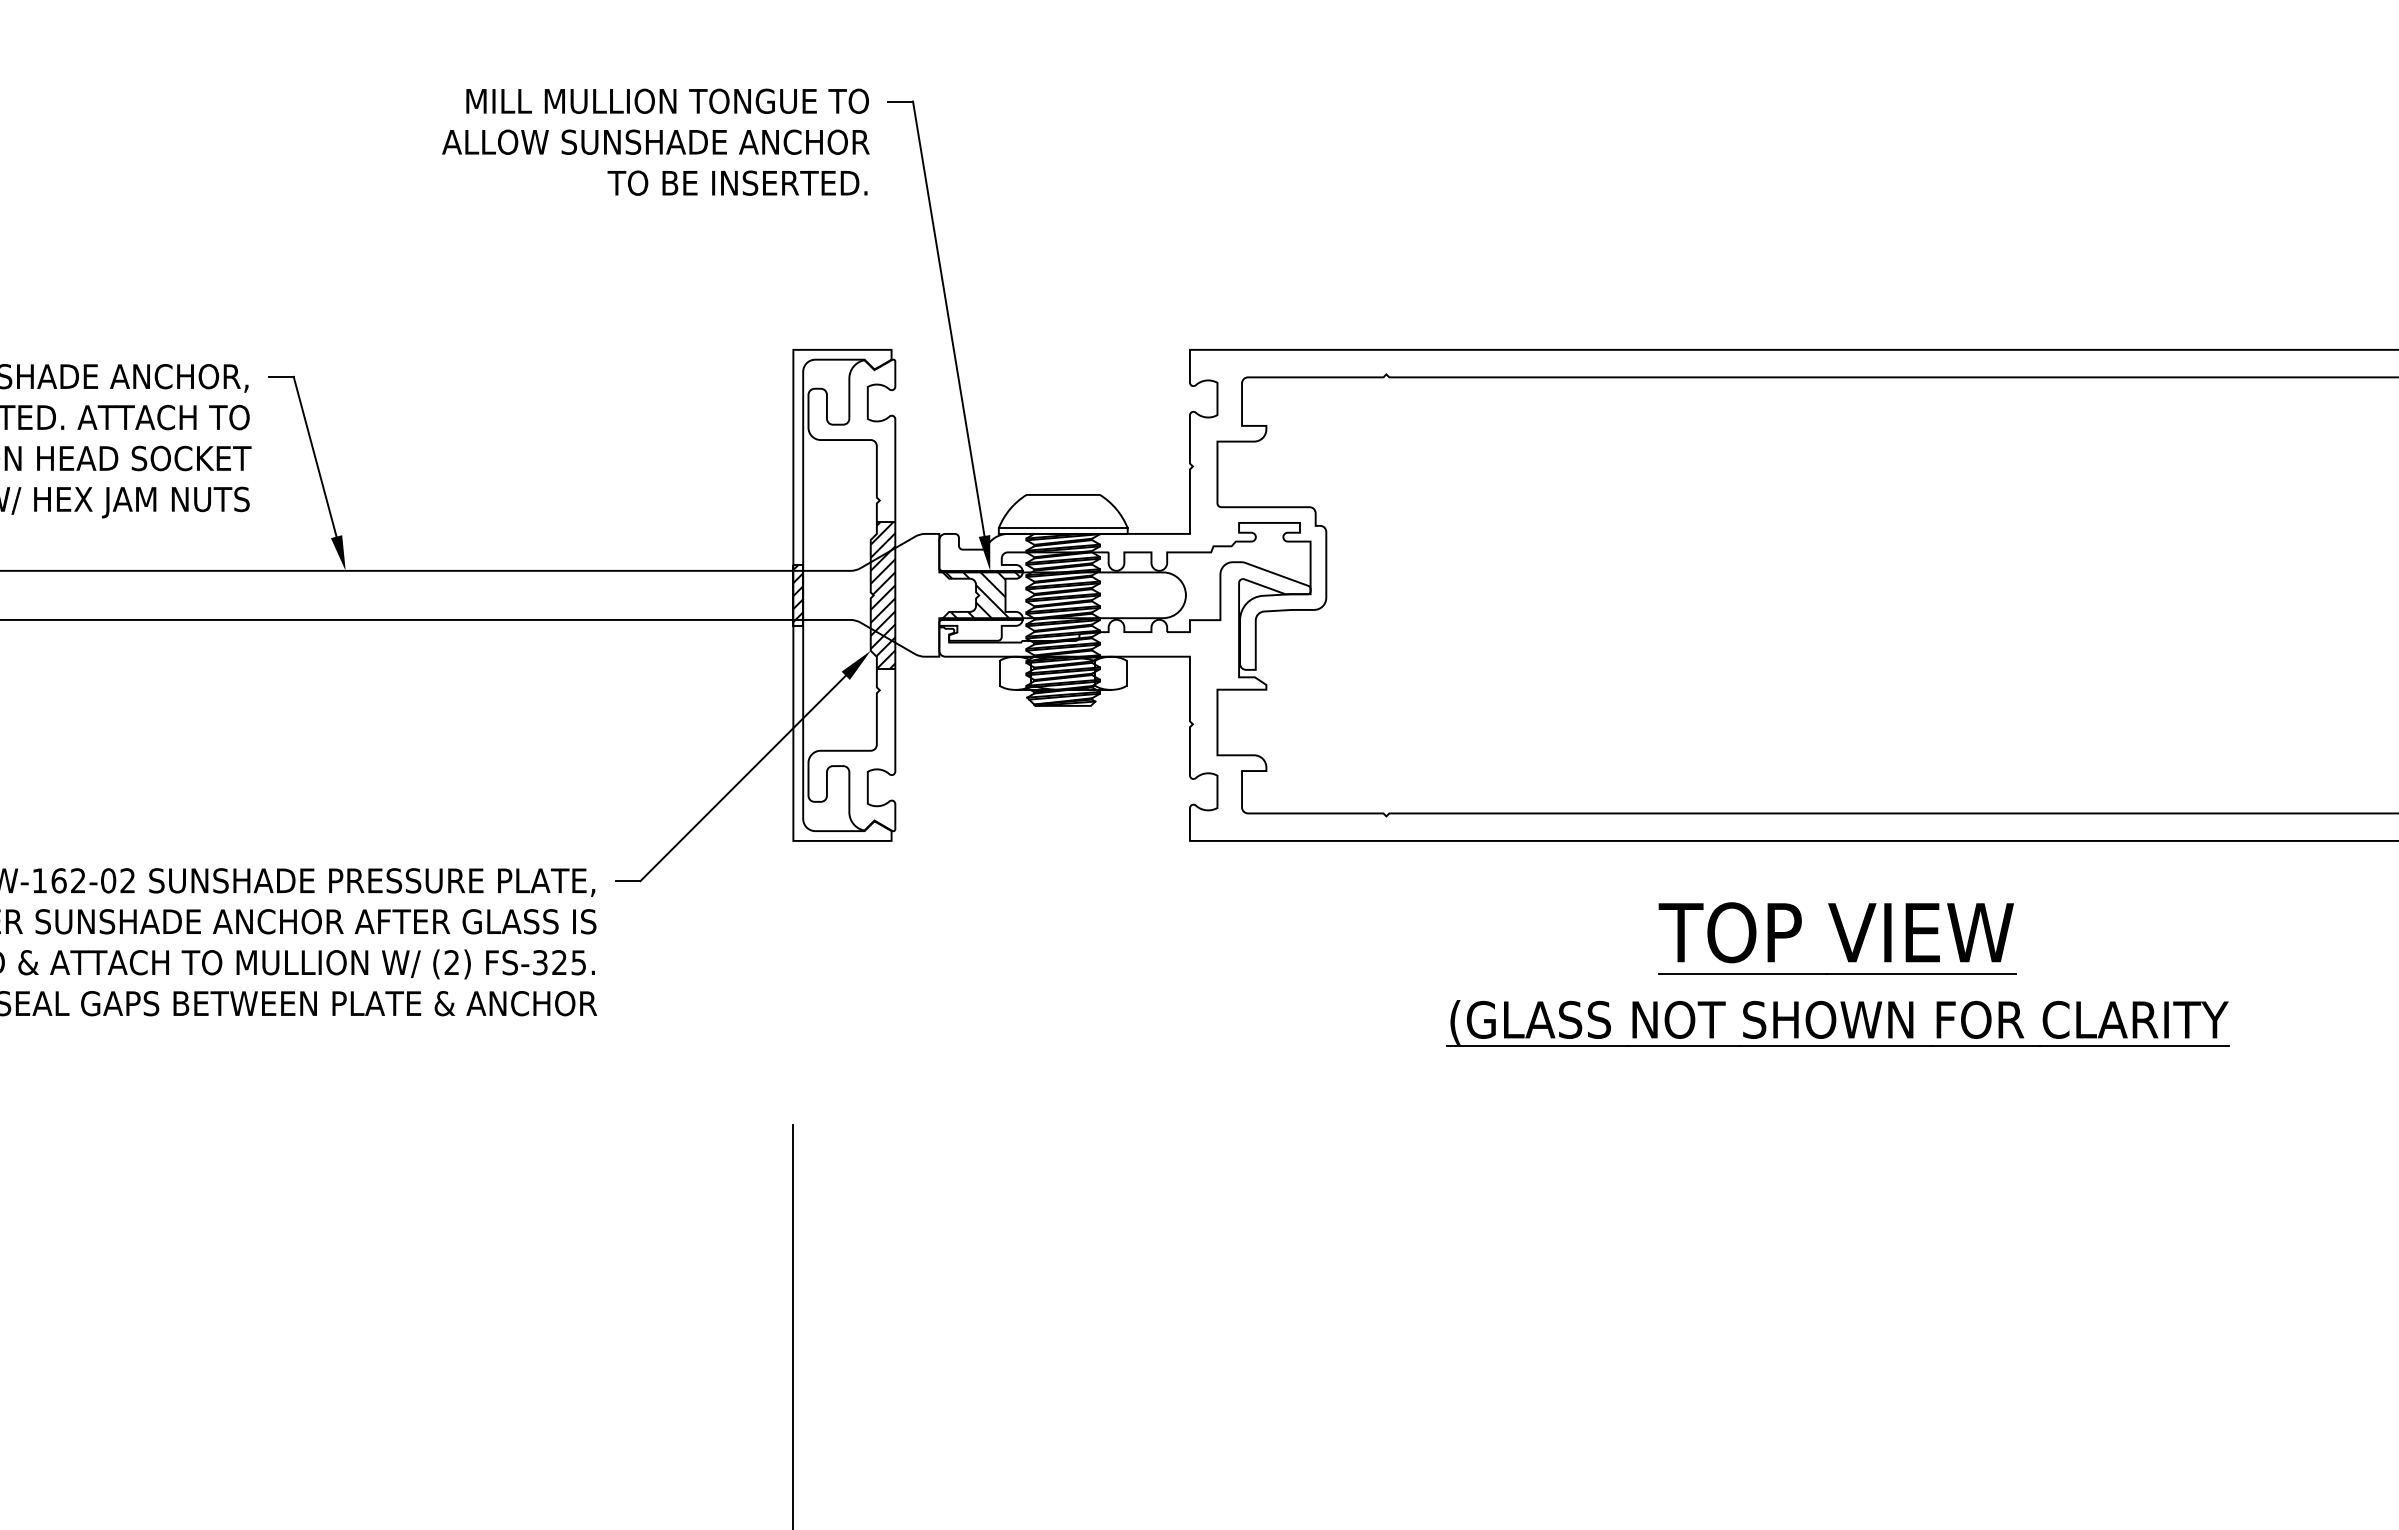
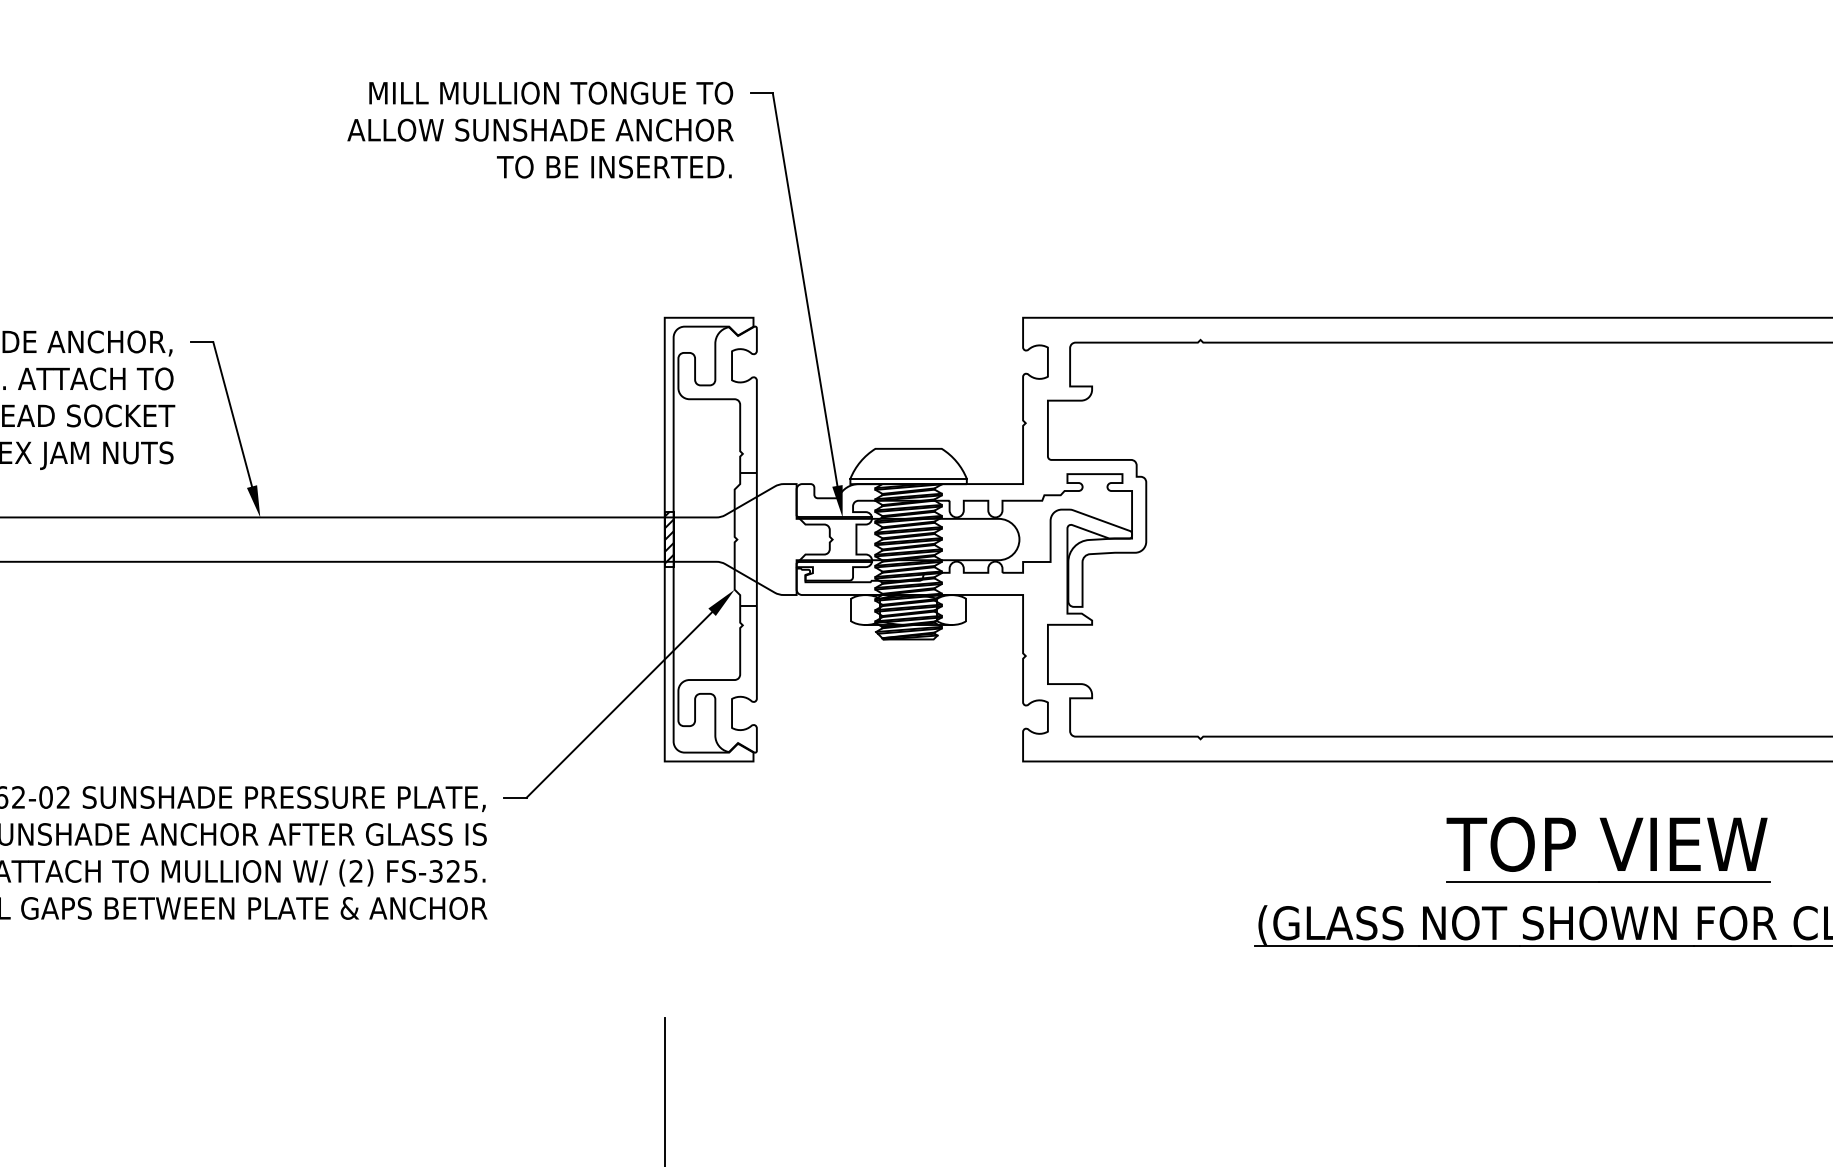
hatch: (980, 594) -> (833, 538), removed
hatch: (882, 595) -> (745, 539), removed

